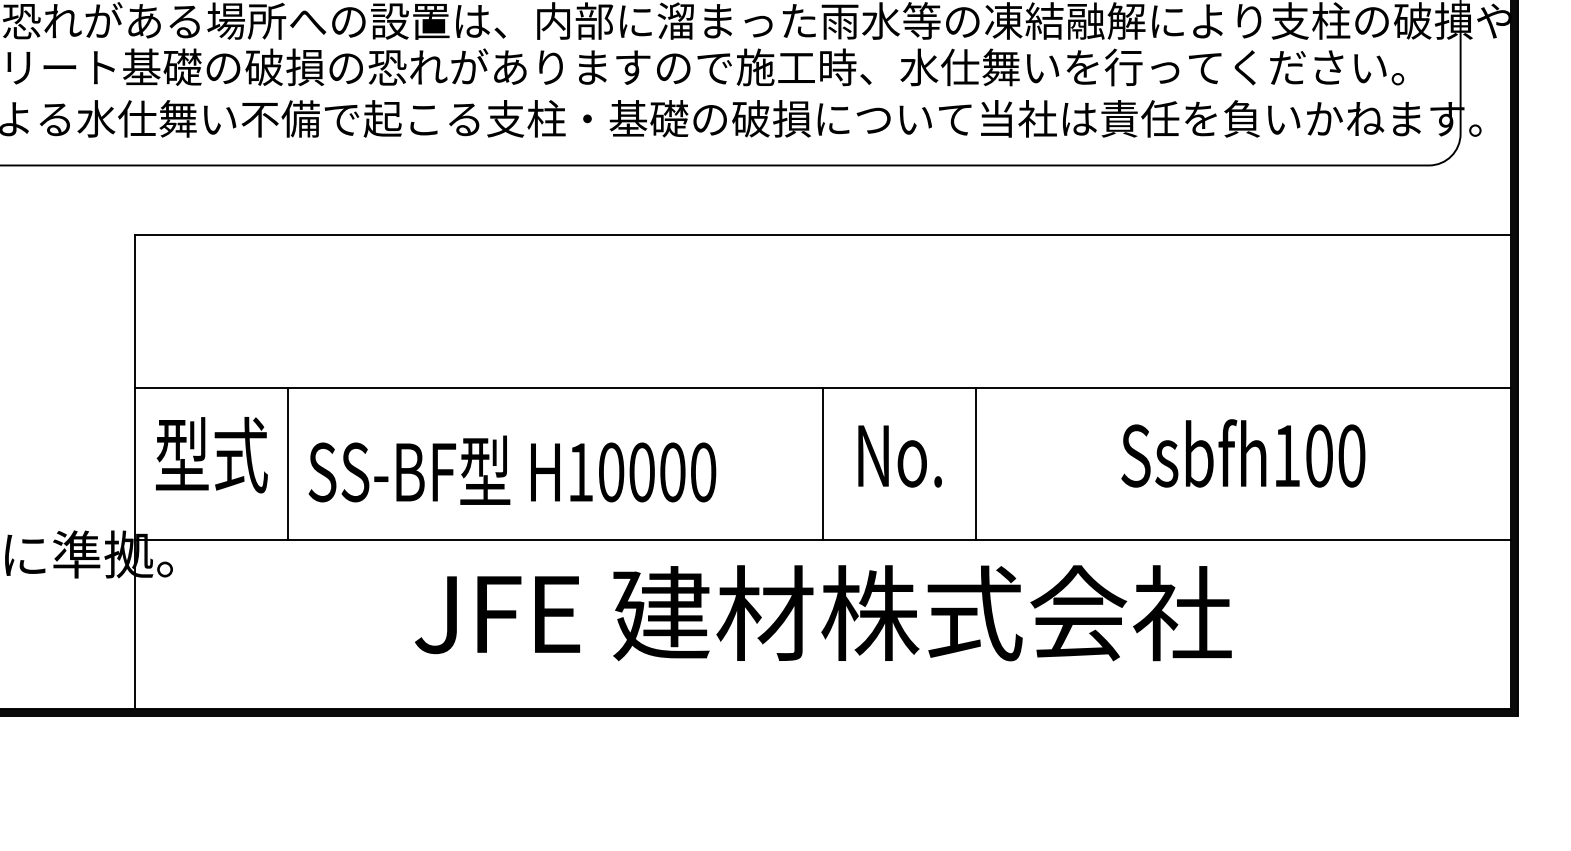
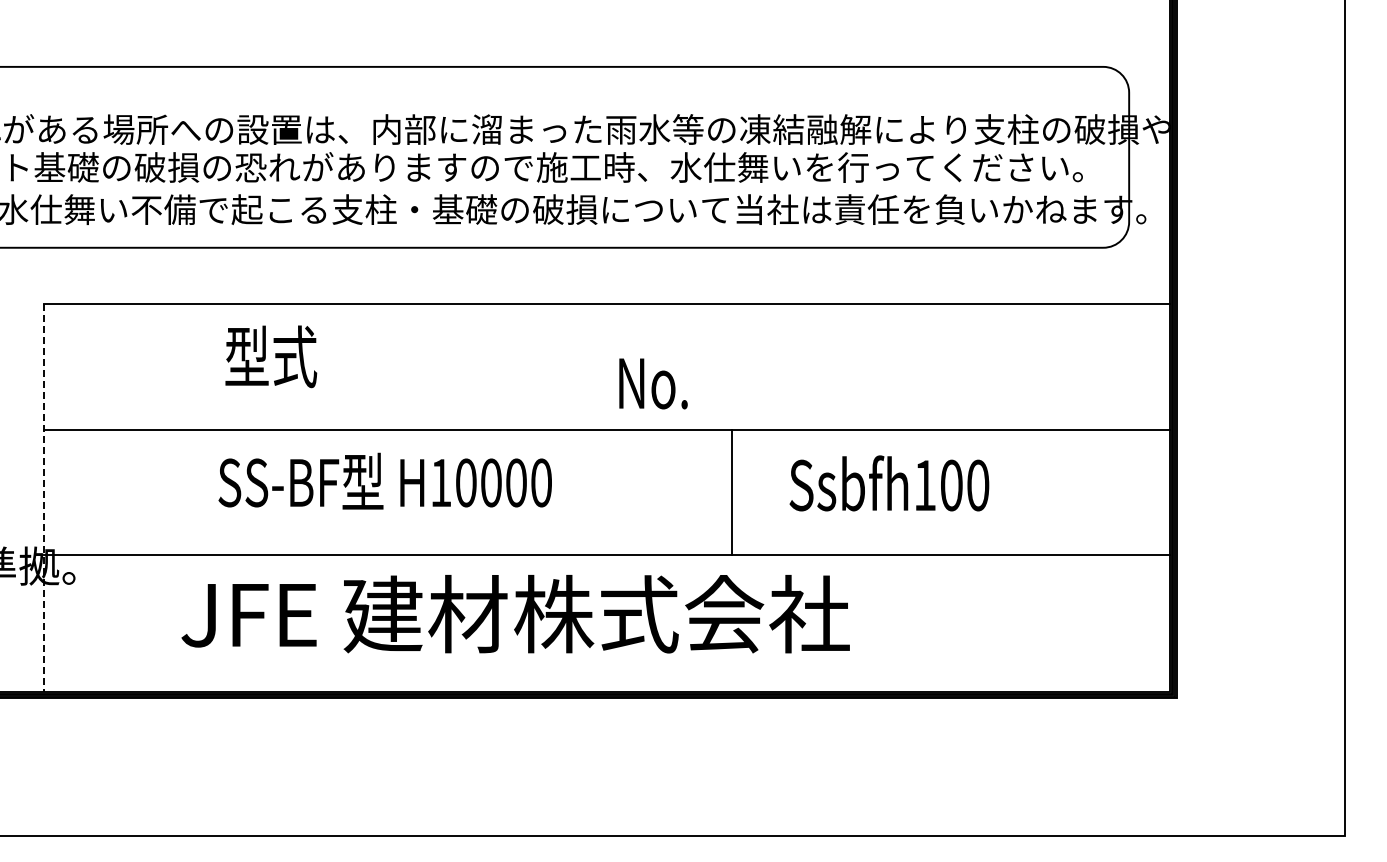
text: (1243, 453) -> (889, 483), moved
text: (212, 454) -> (271, 356), moved
text: (900, 455) -> (653, 383), moved
line: (287, 463) -> (169, 491), removed
line: (823, 463) -> (607, 491), removed
text: (511, 469) -> (384, 480), moved
line: (135, 471) -> (44, 498), solid -> dashed
text: (823, 613) -> (515, 614), moved

